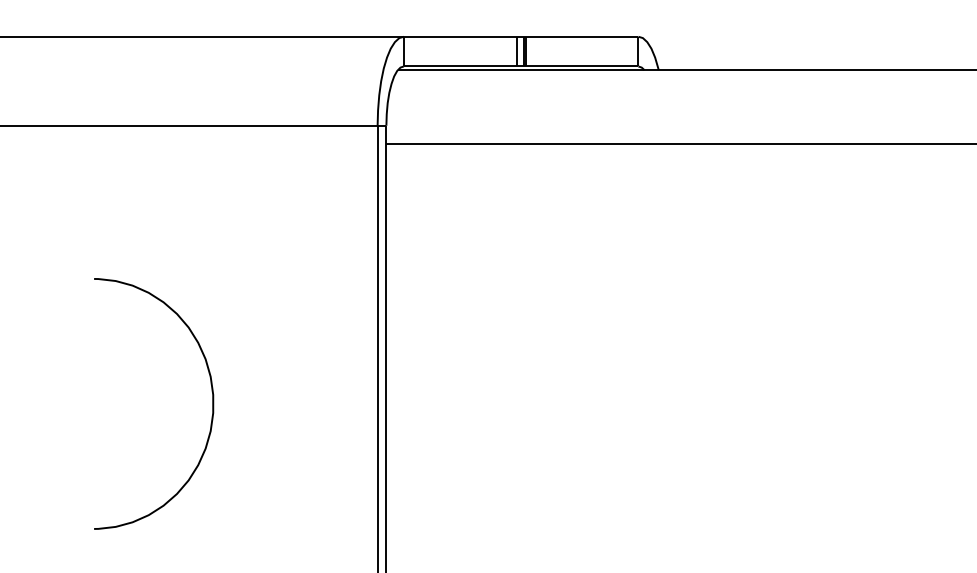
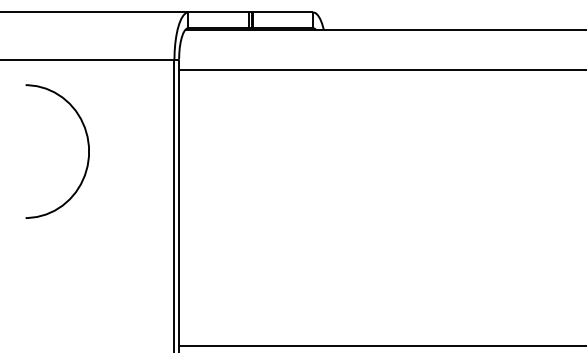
curve: (210, 392) -> (87, 145), moved

